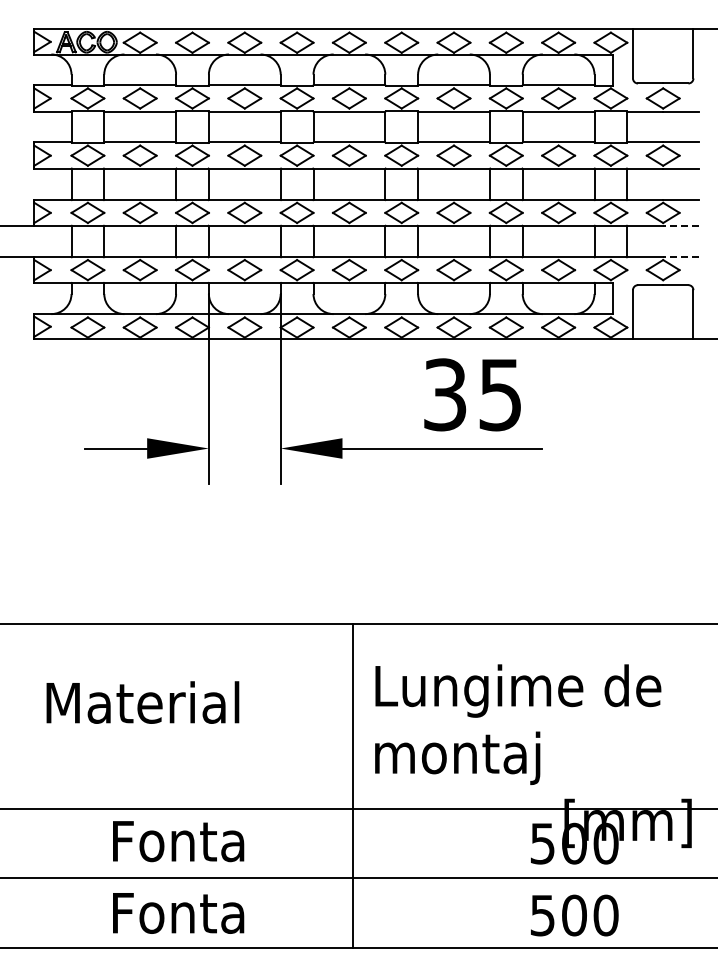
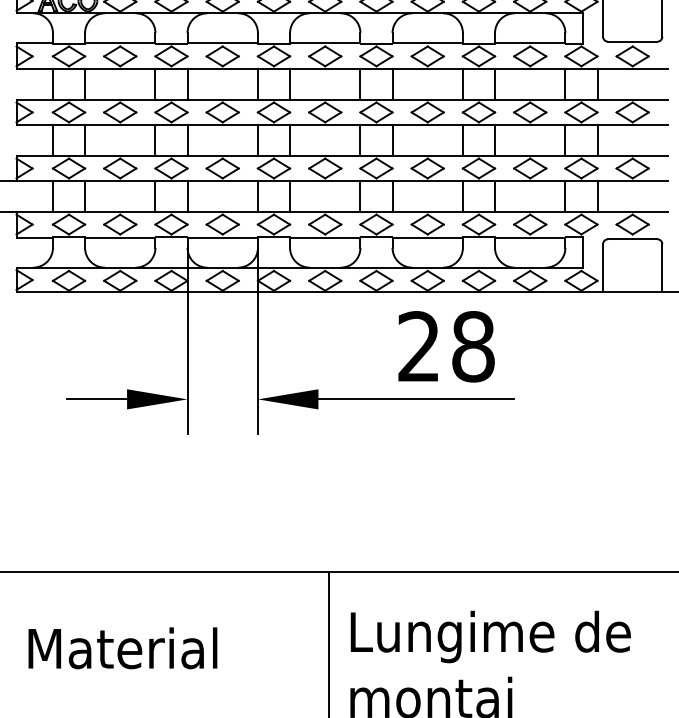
line: (681, 226) -> (650, 181), dashed -> solid
line: (681, 256) -> (650, 211), dashed -> solid
text: (473, 394) -> (446, 346), 35 -> 28

